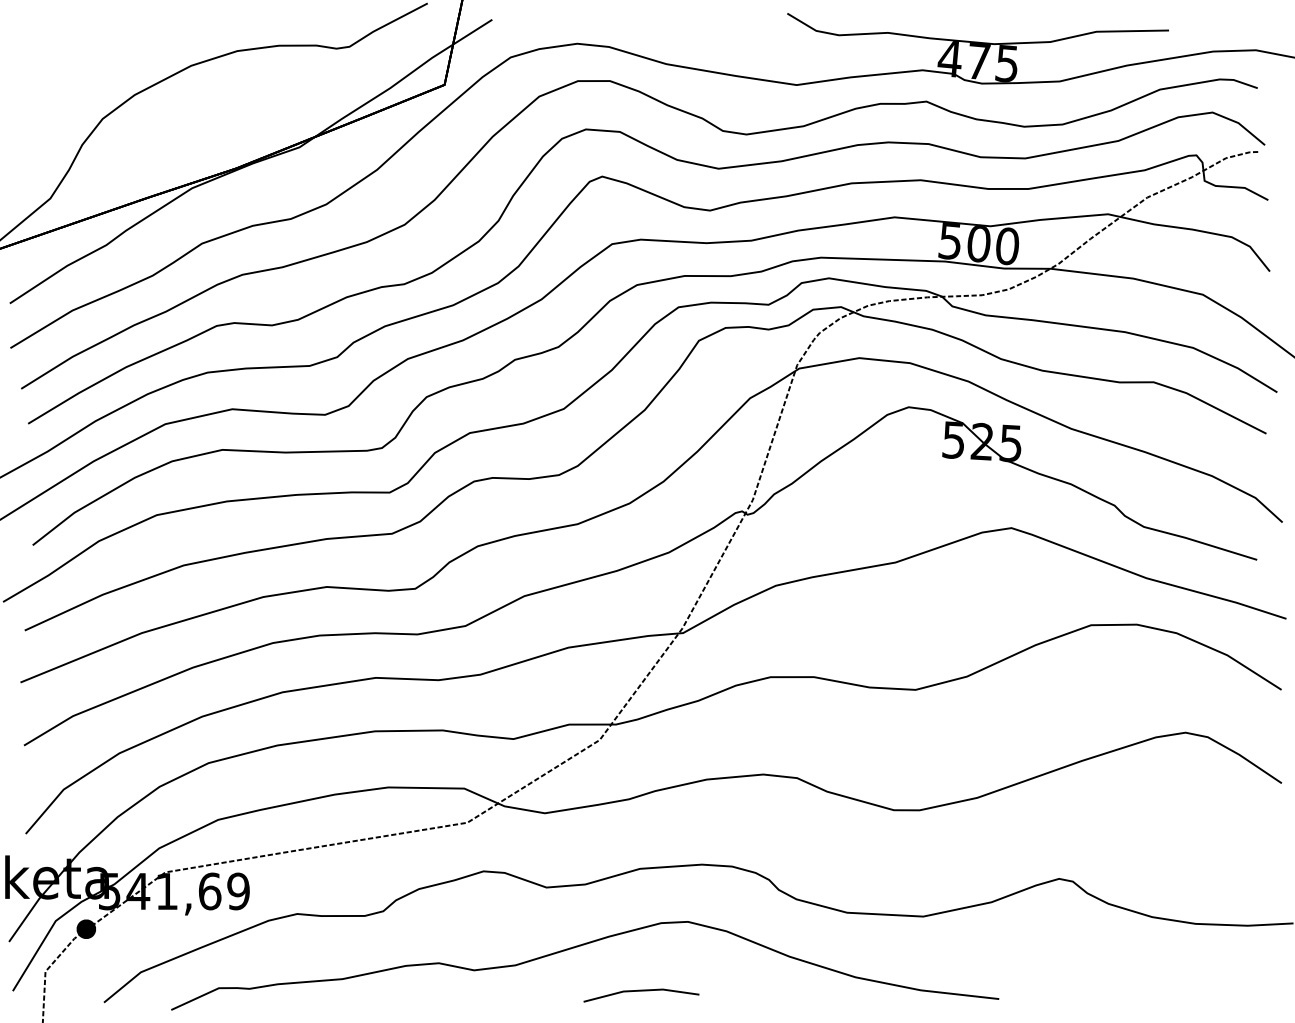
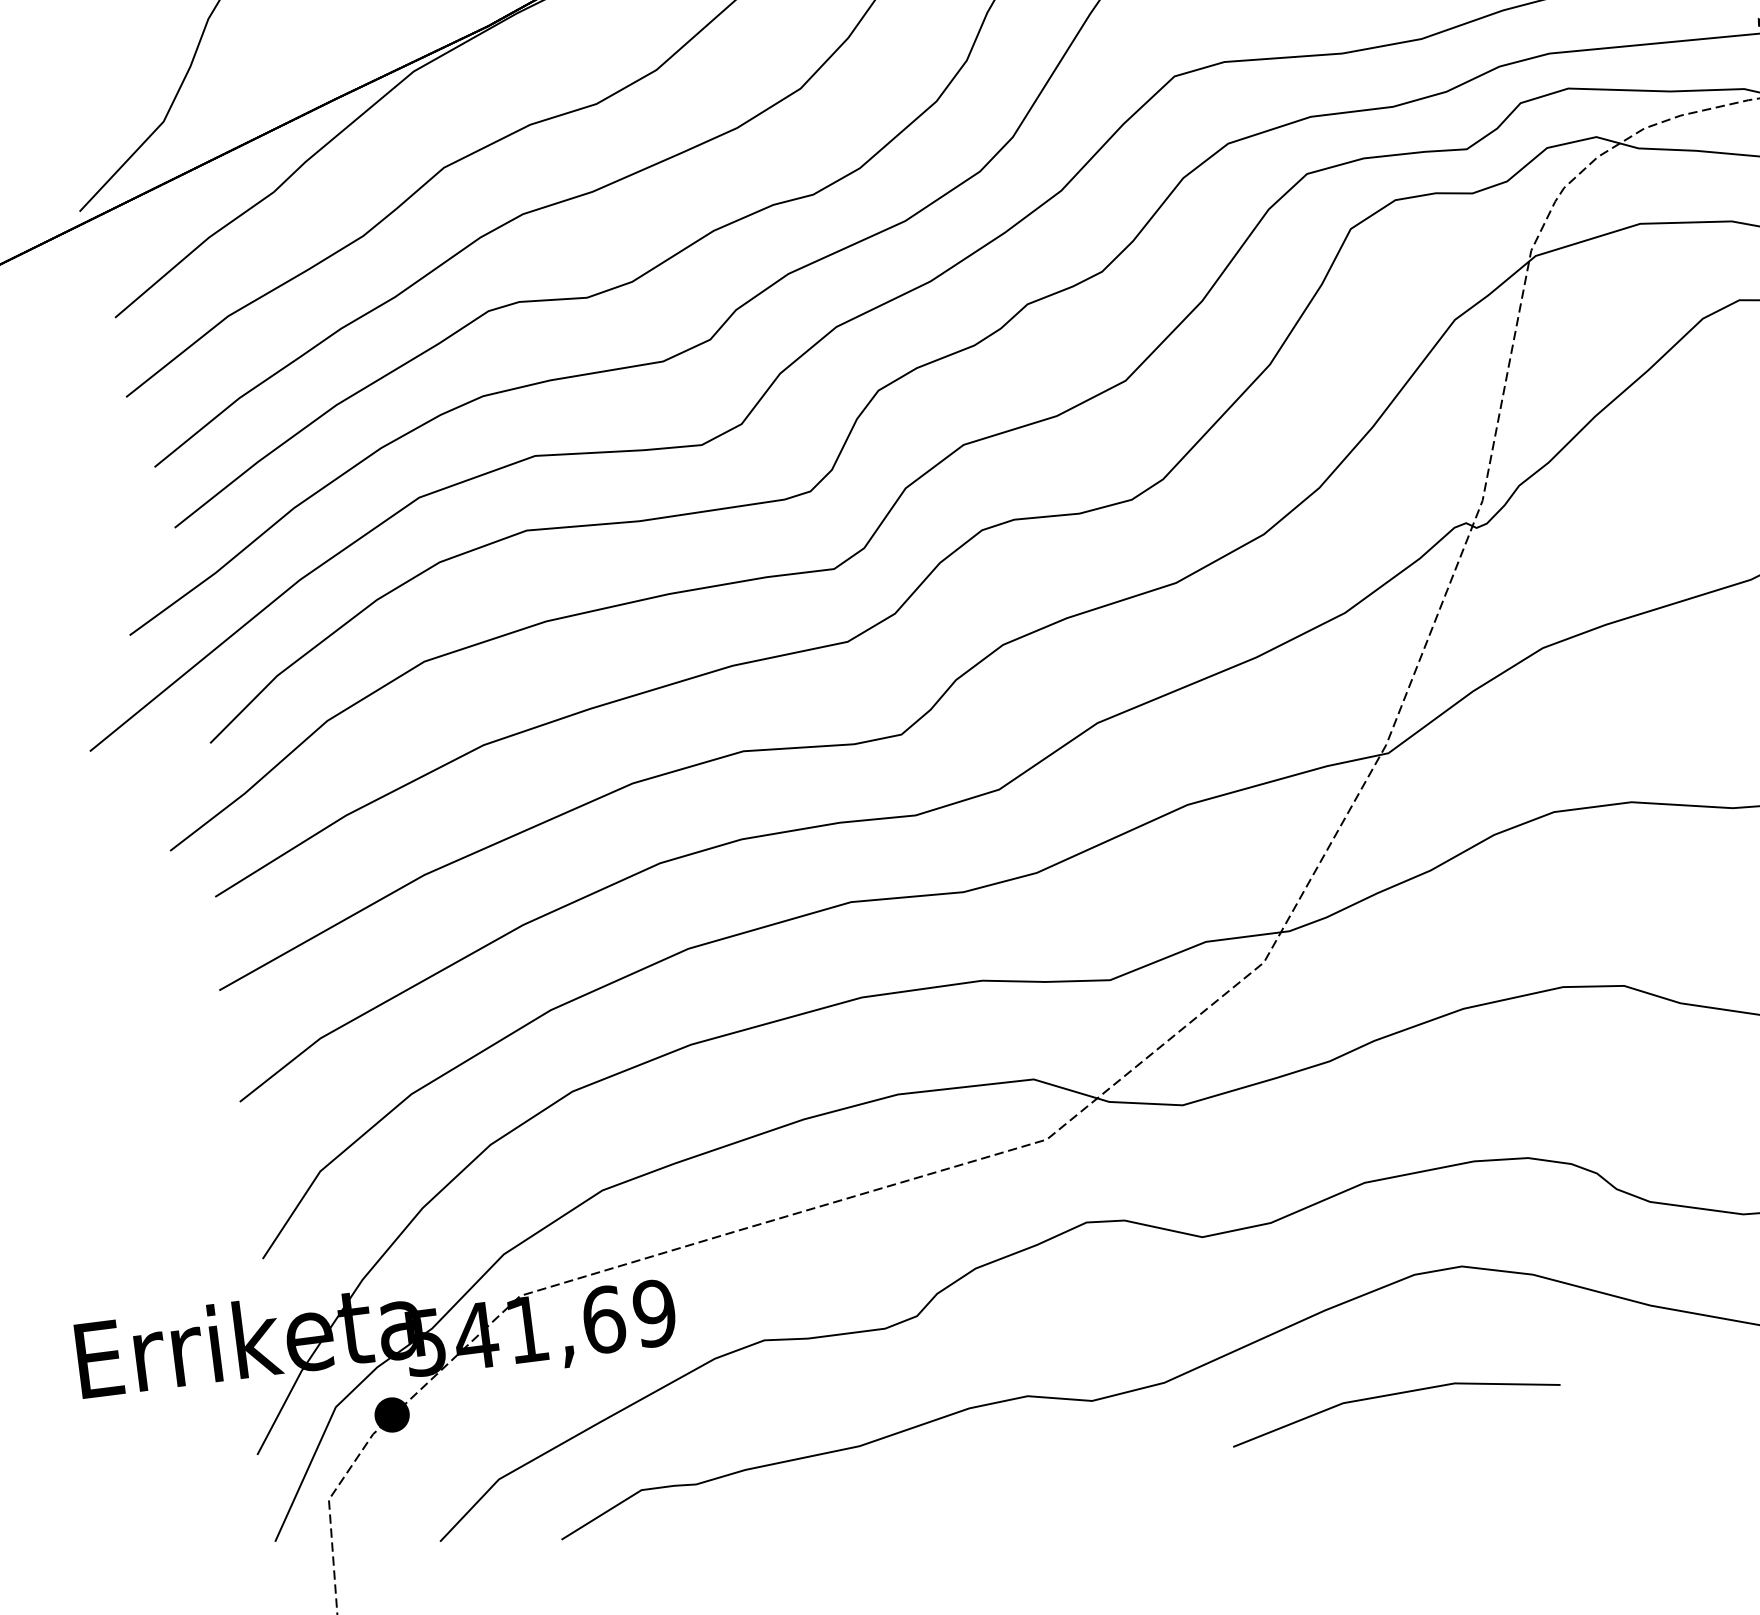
part: (641, 995) -> (1395, 1408), size x1.6

